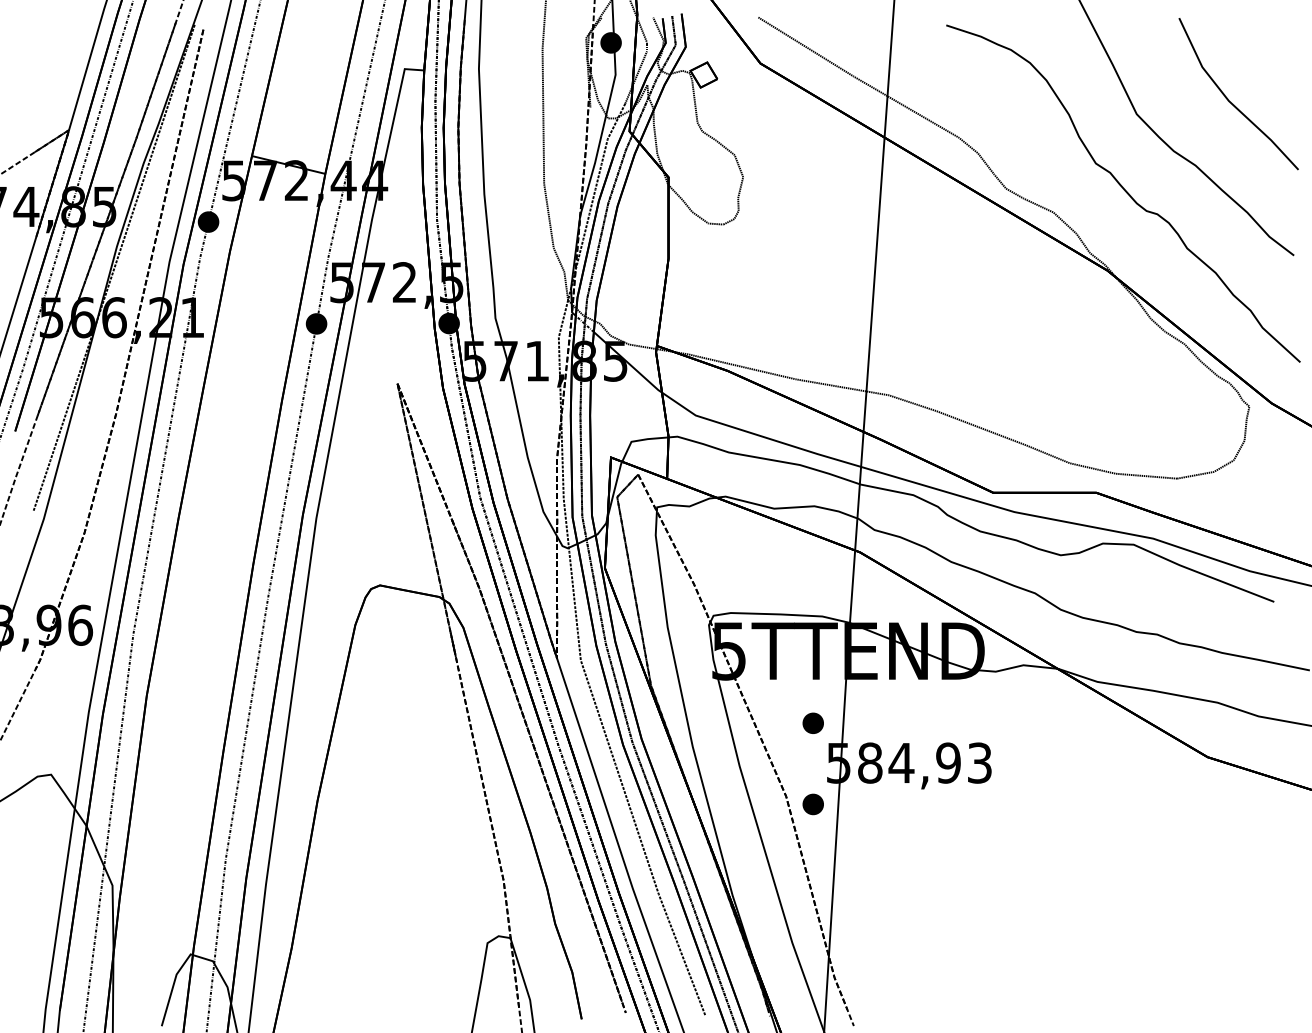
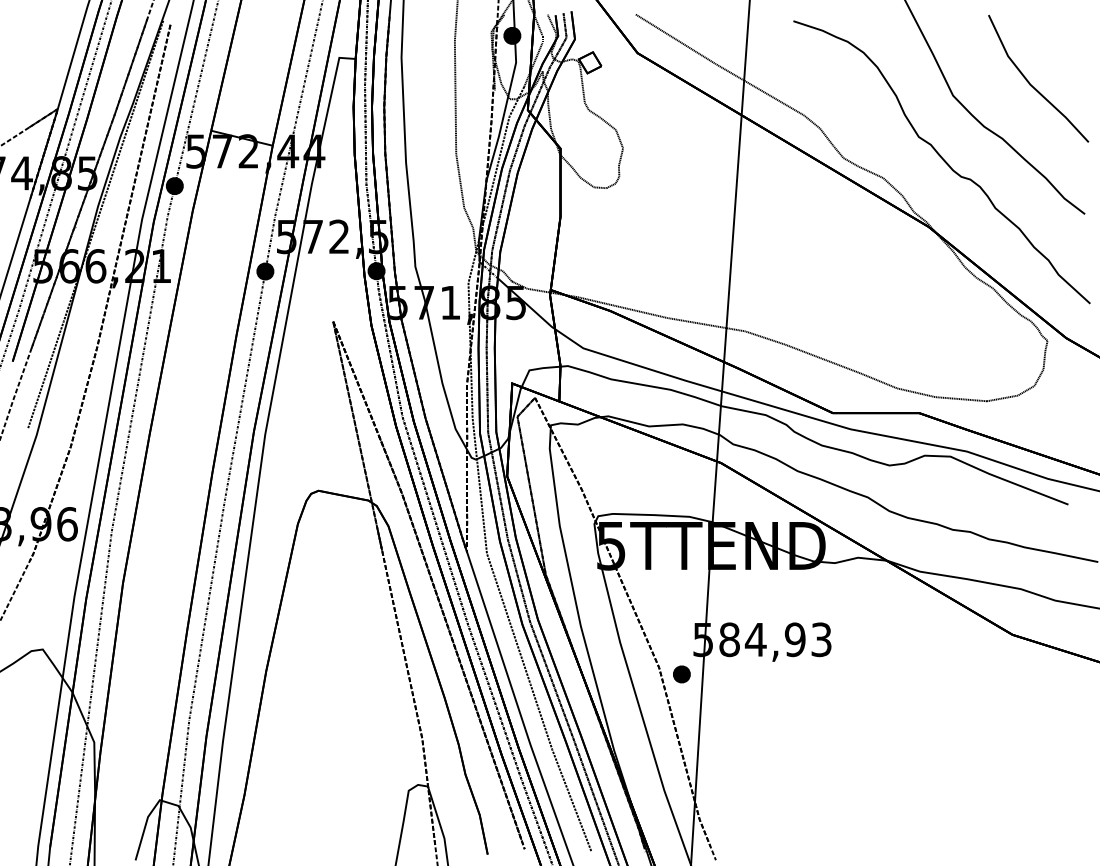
part: (812, 723) -> (681, 606), removed

